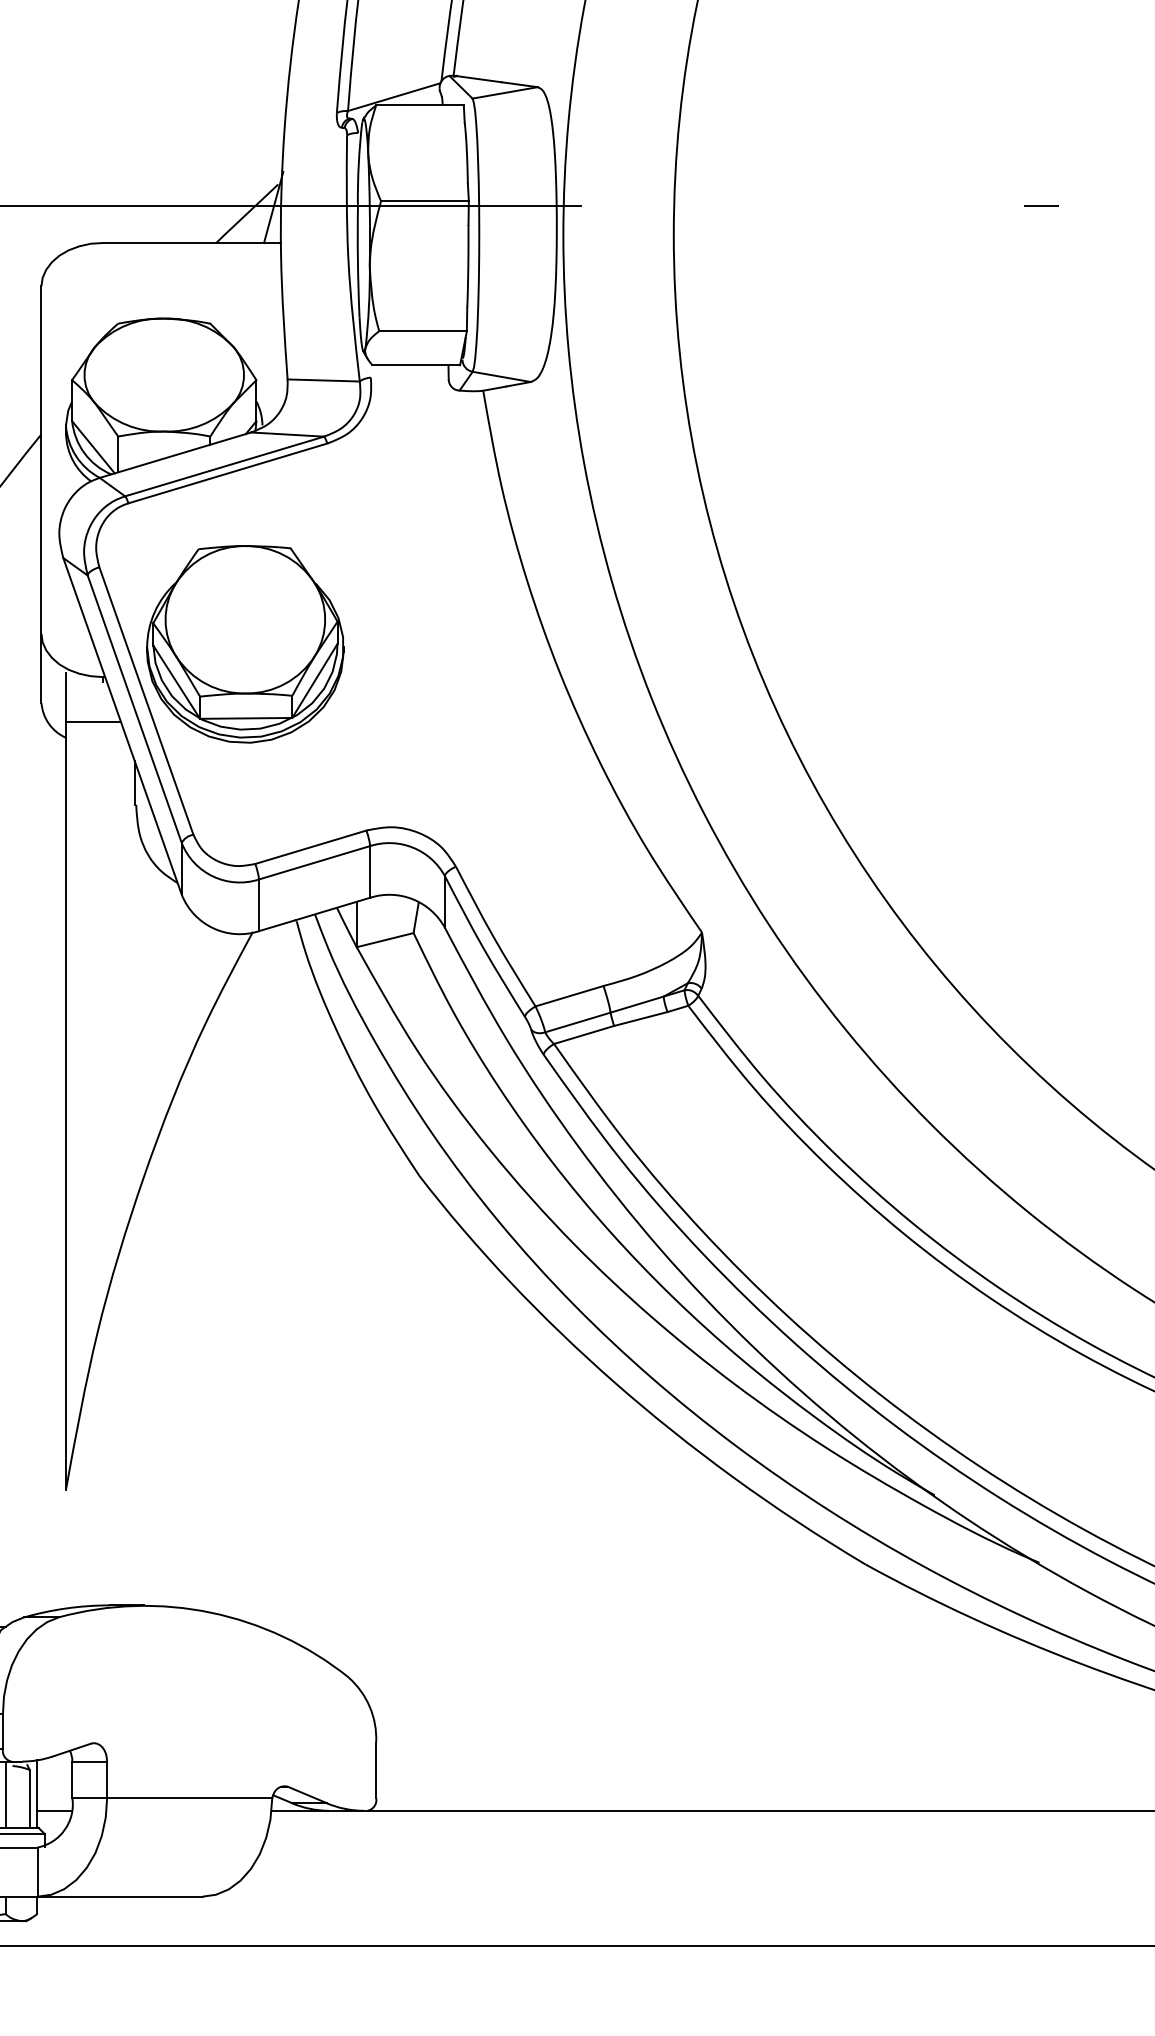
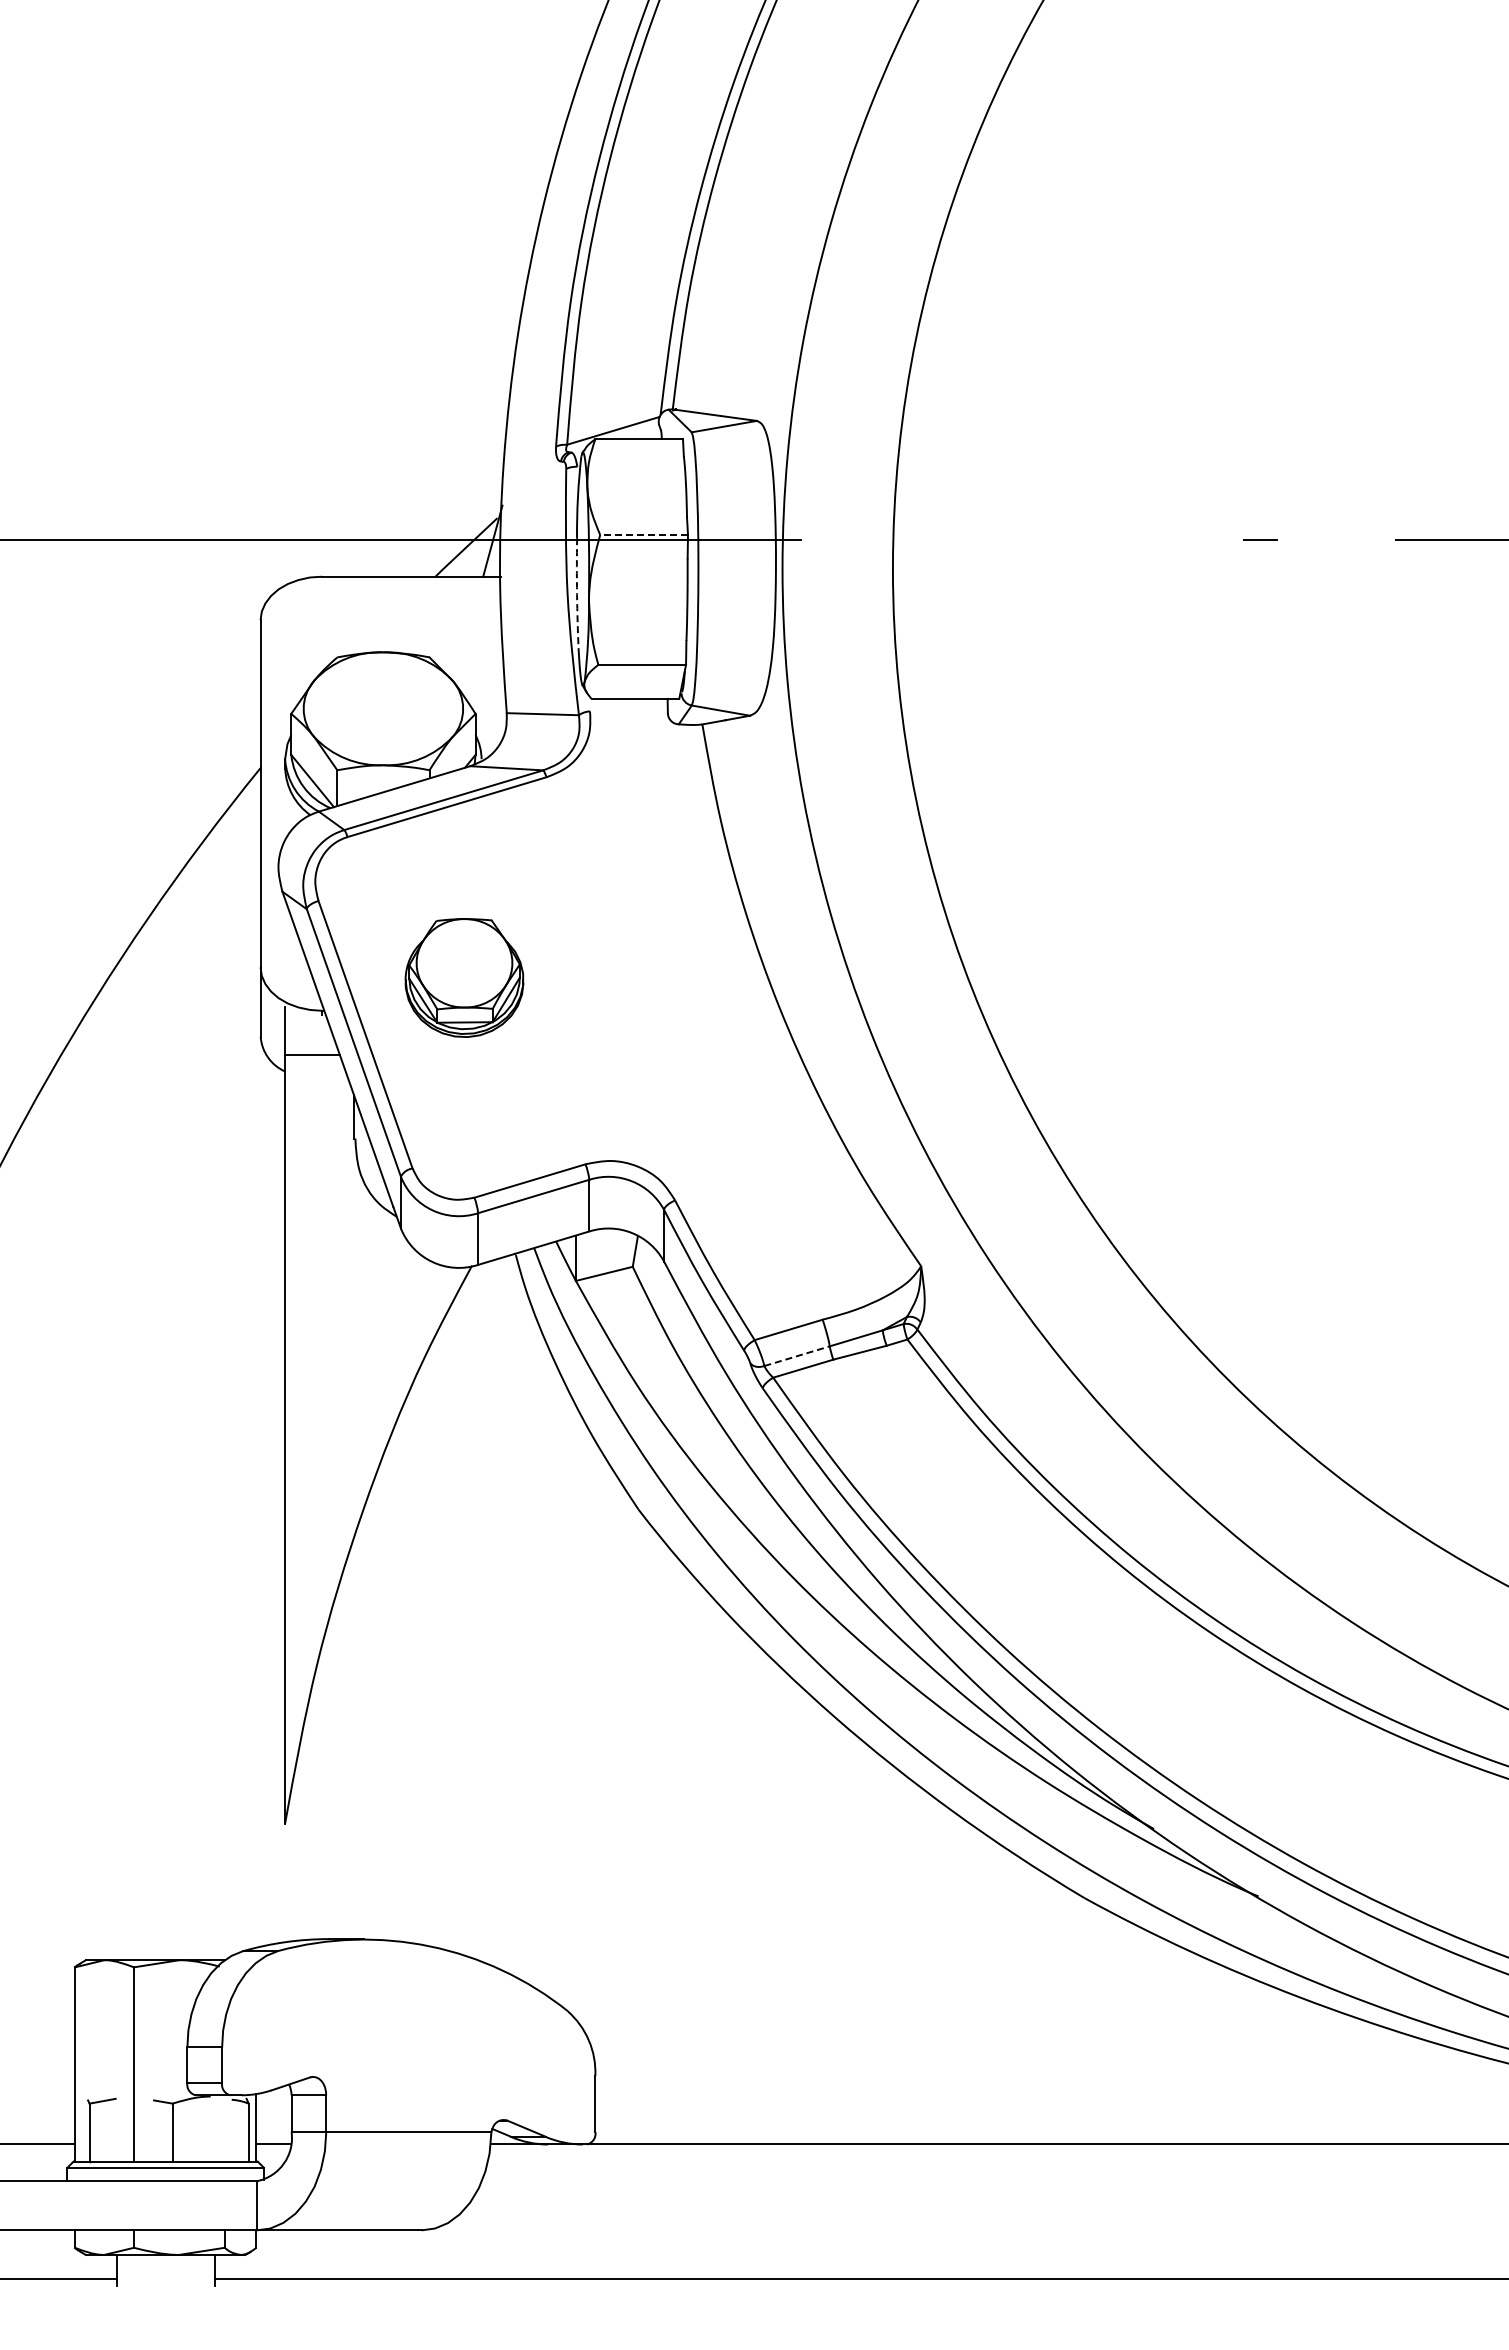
line: (425, 200) -> (644, 534), solid -> dashed
arc: (358, 260) -> (577, 594), solid -> dashed
part: (245, 643) -> (464, 977), size x0.6
line: (578, 1022) -> (797, 1356), solid -> dashed
line: (5, 1794) -> (224, 2128), removed

